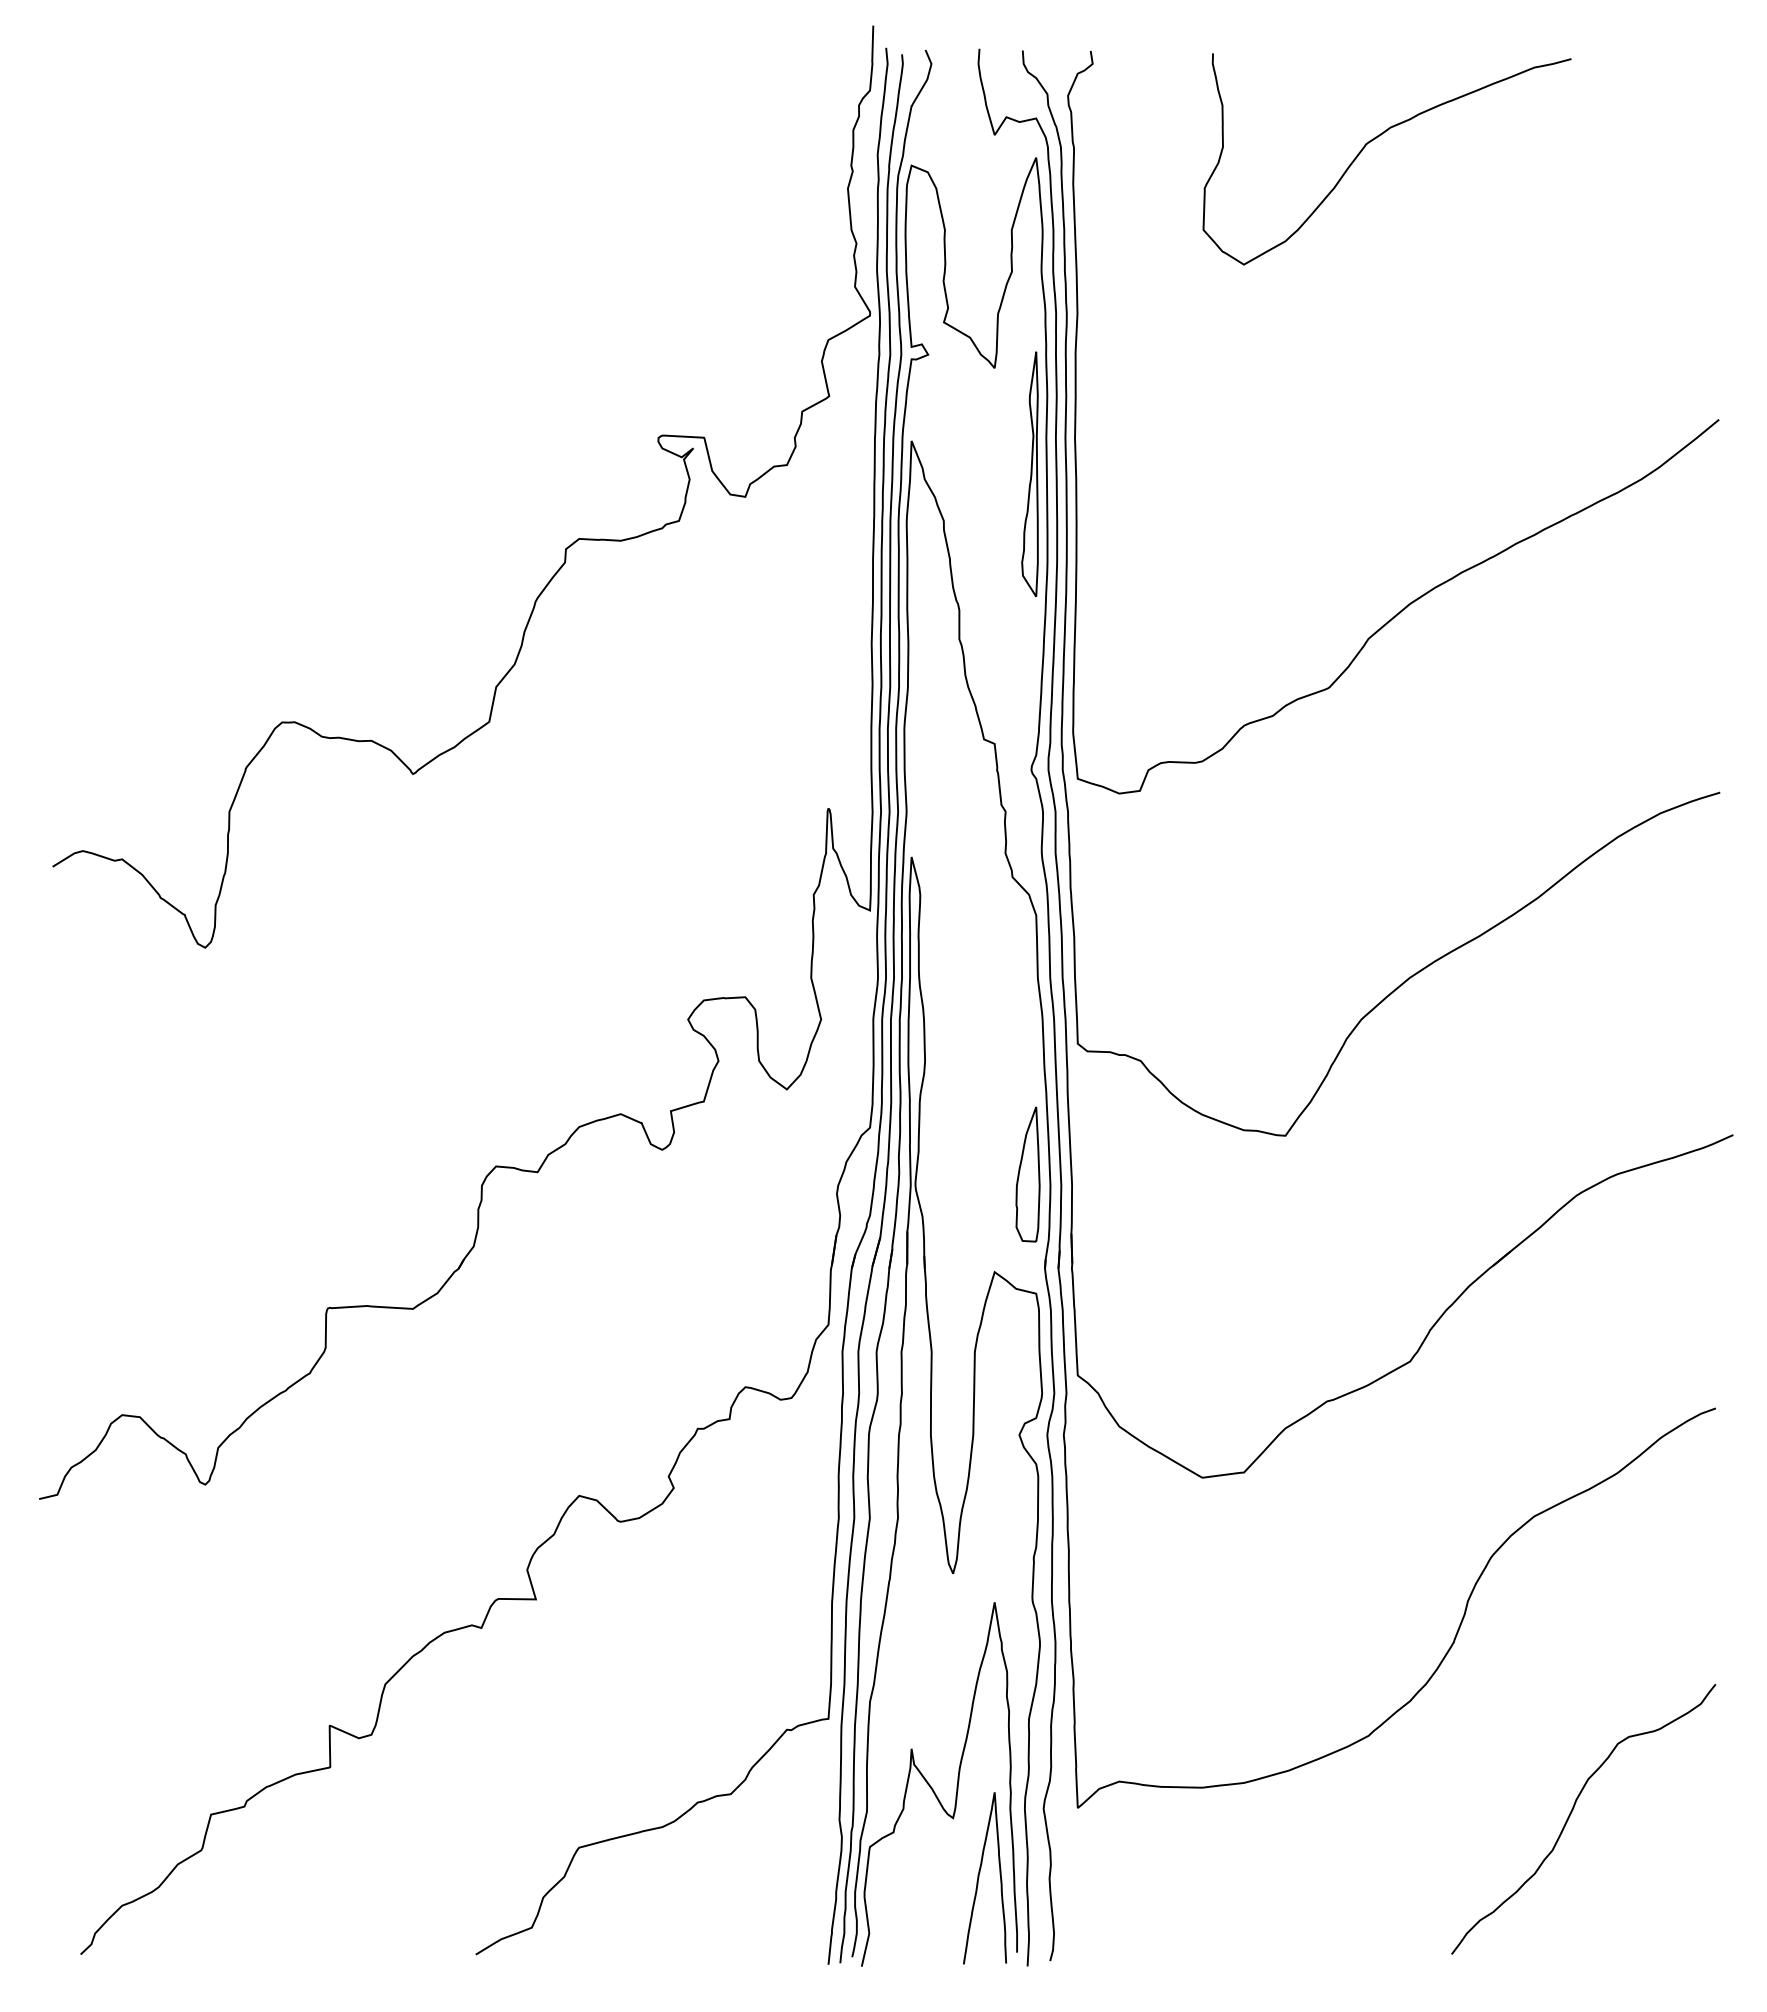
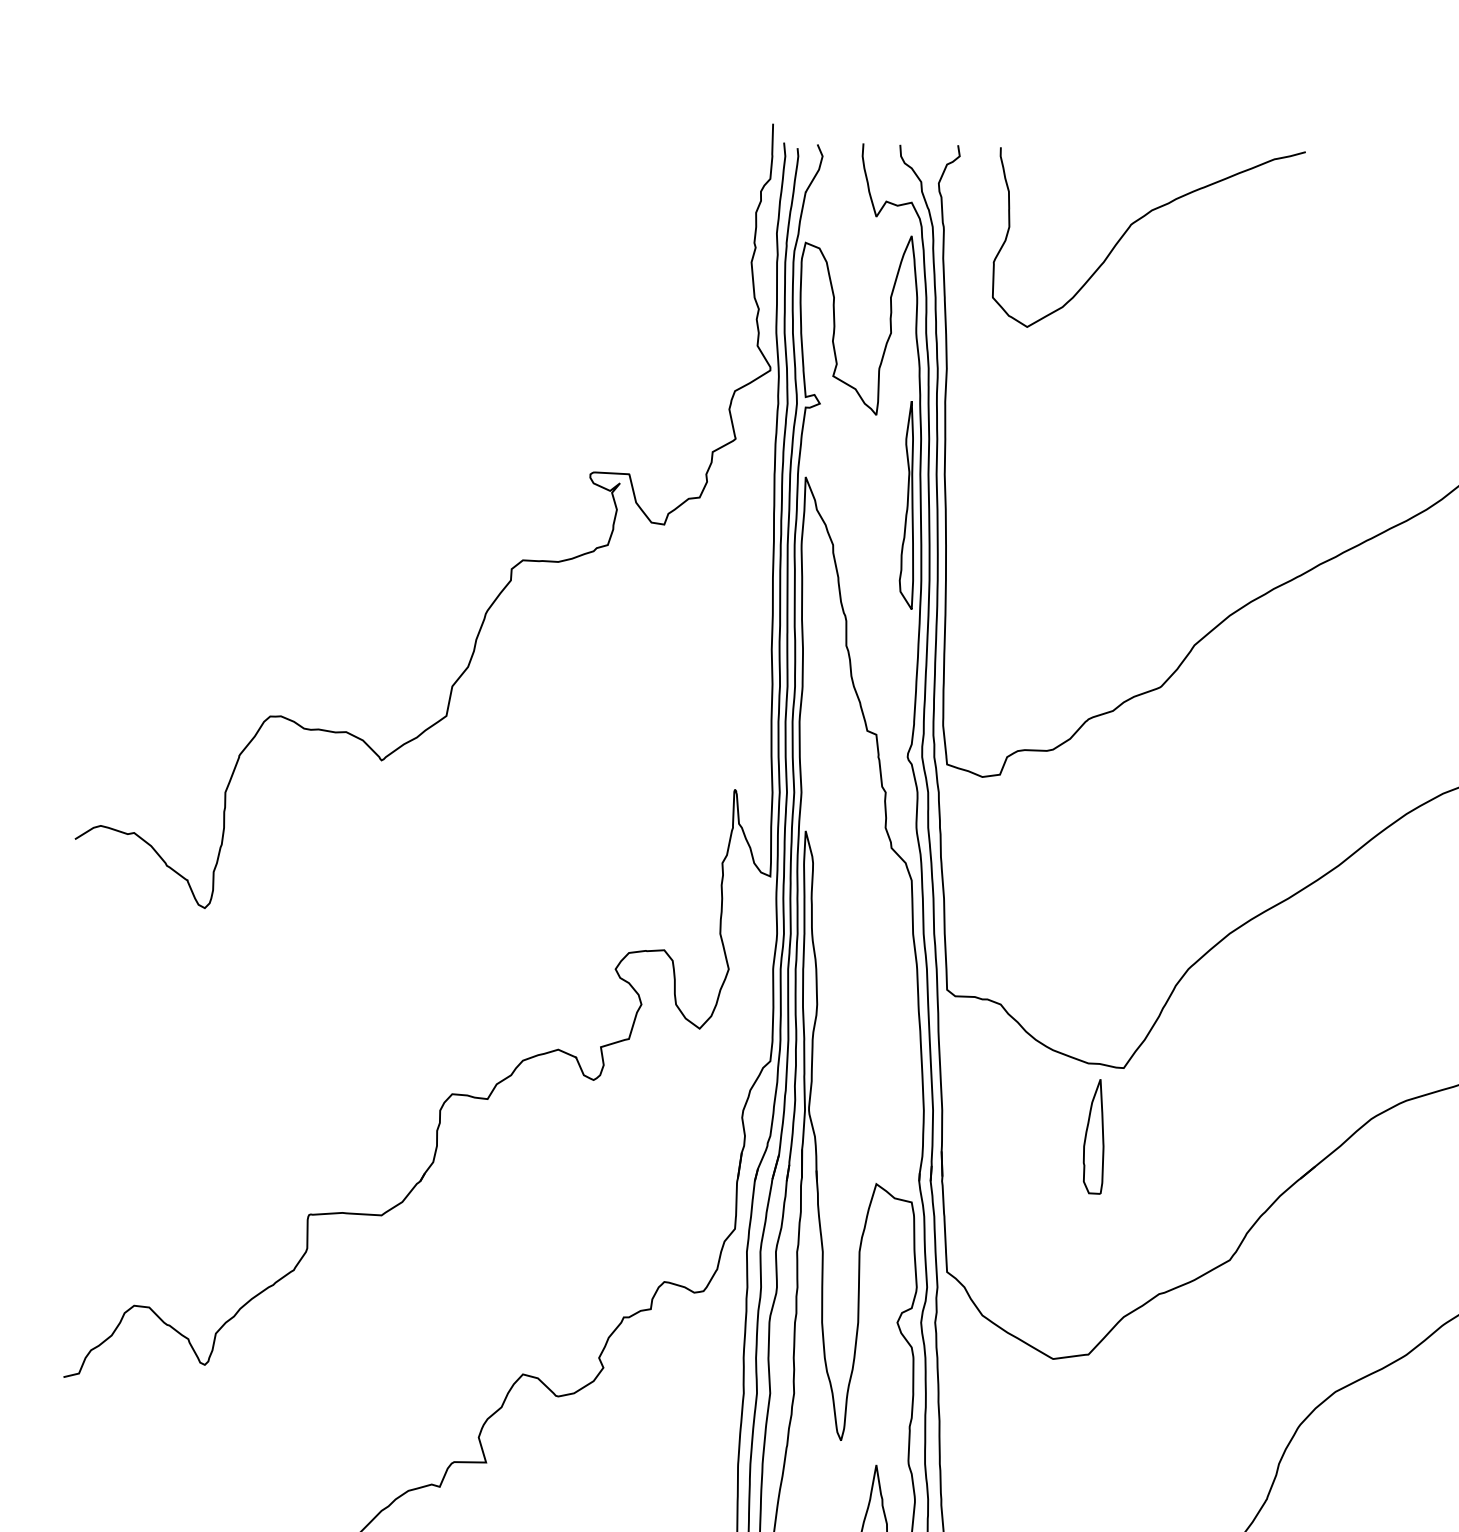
curve: (1372, 141) -> (1136, 222), moved
part: (1027, 1174) -> (1093, 1136), moved

